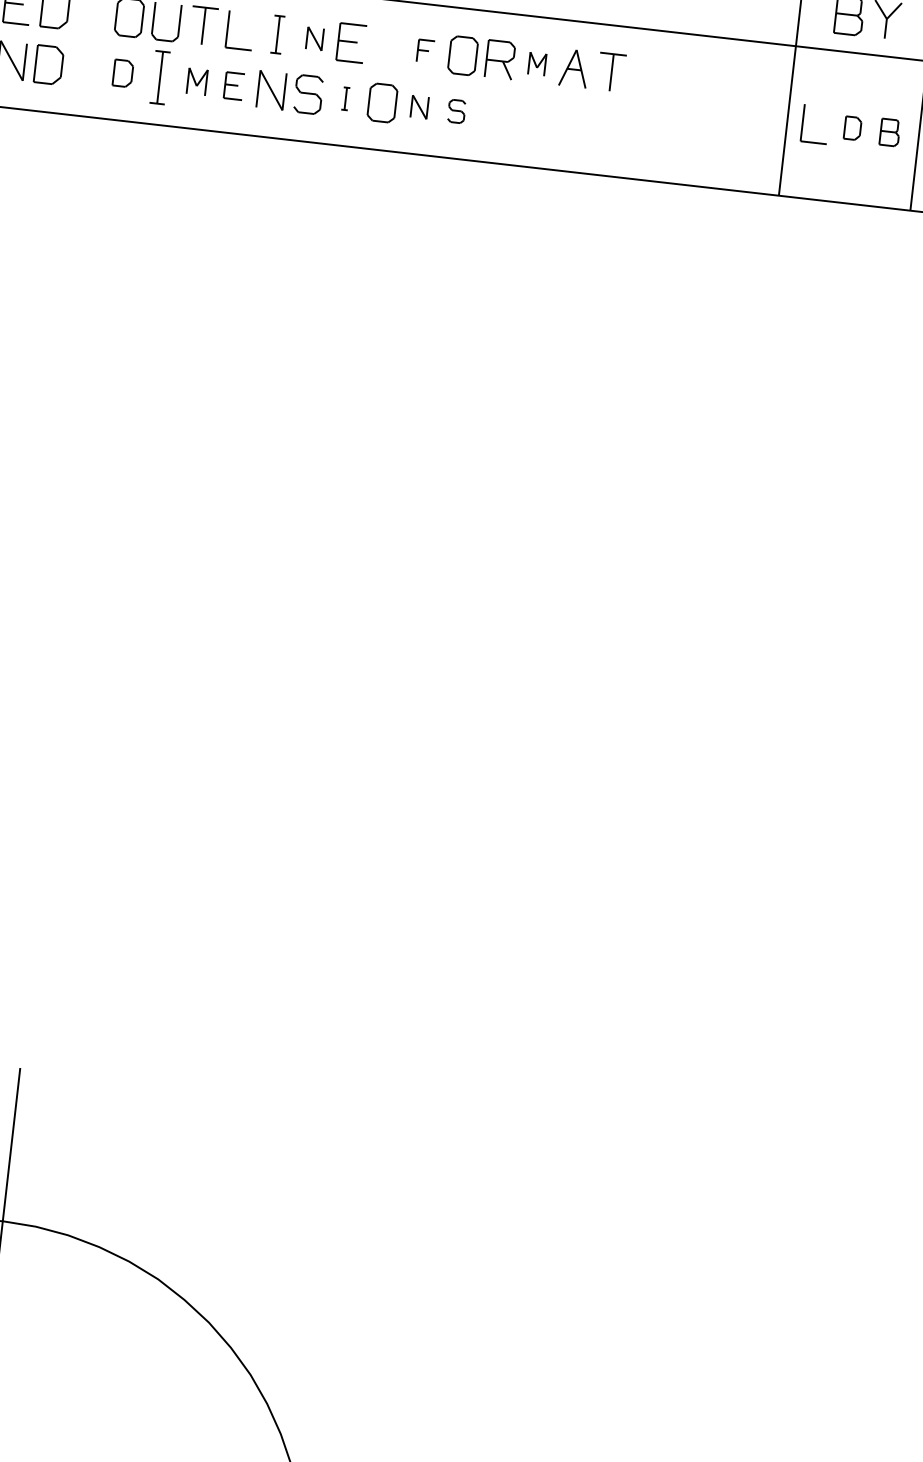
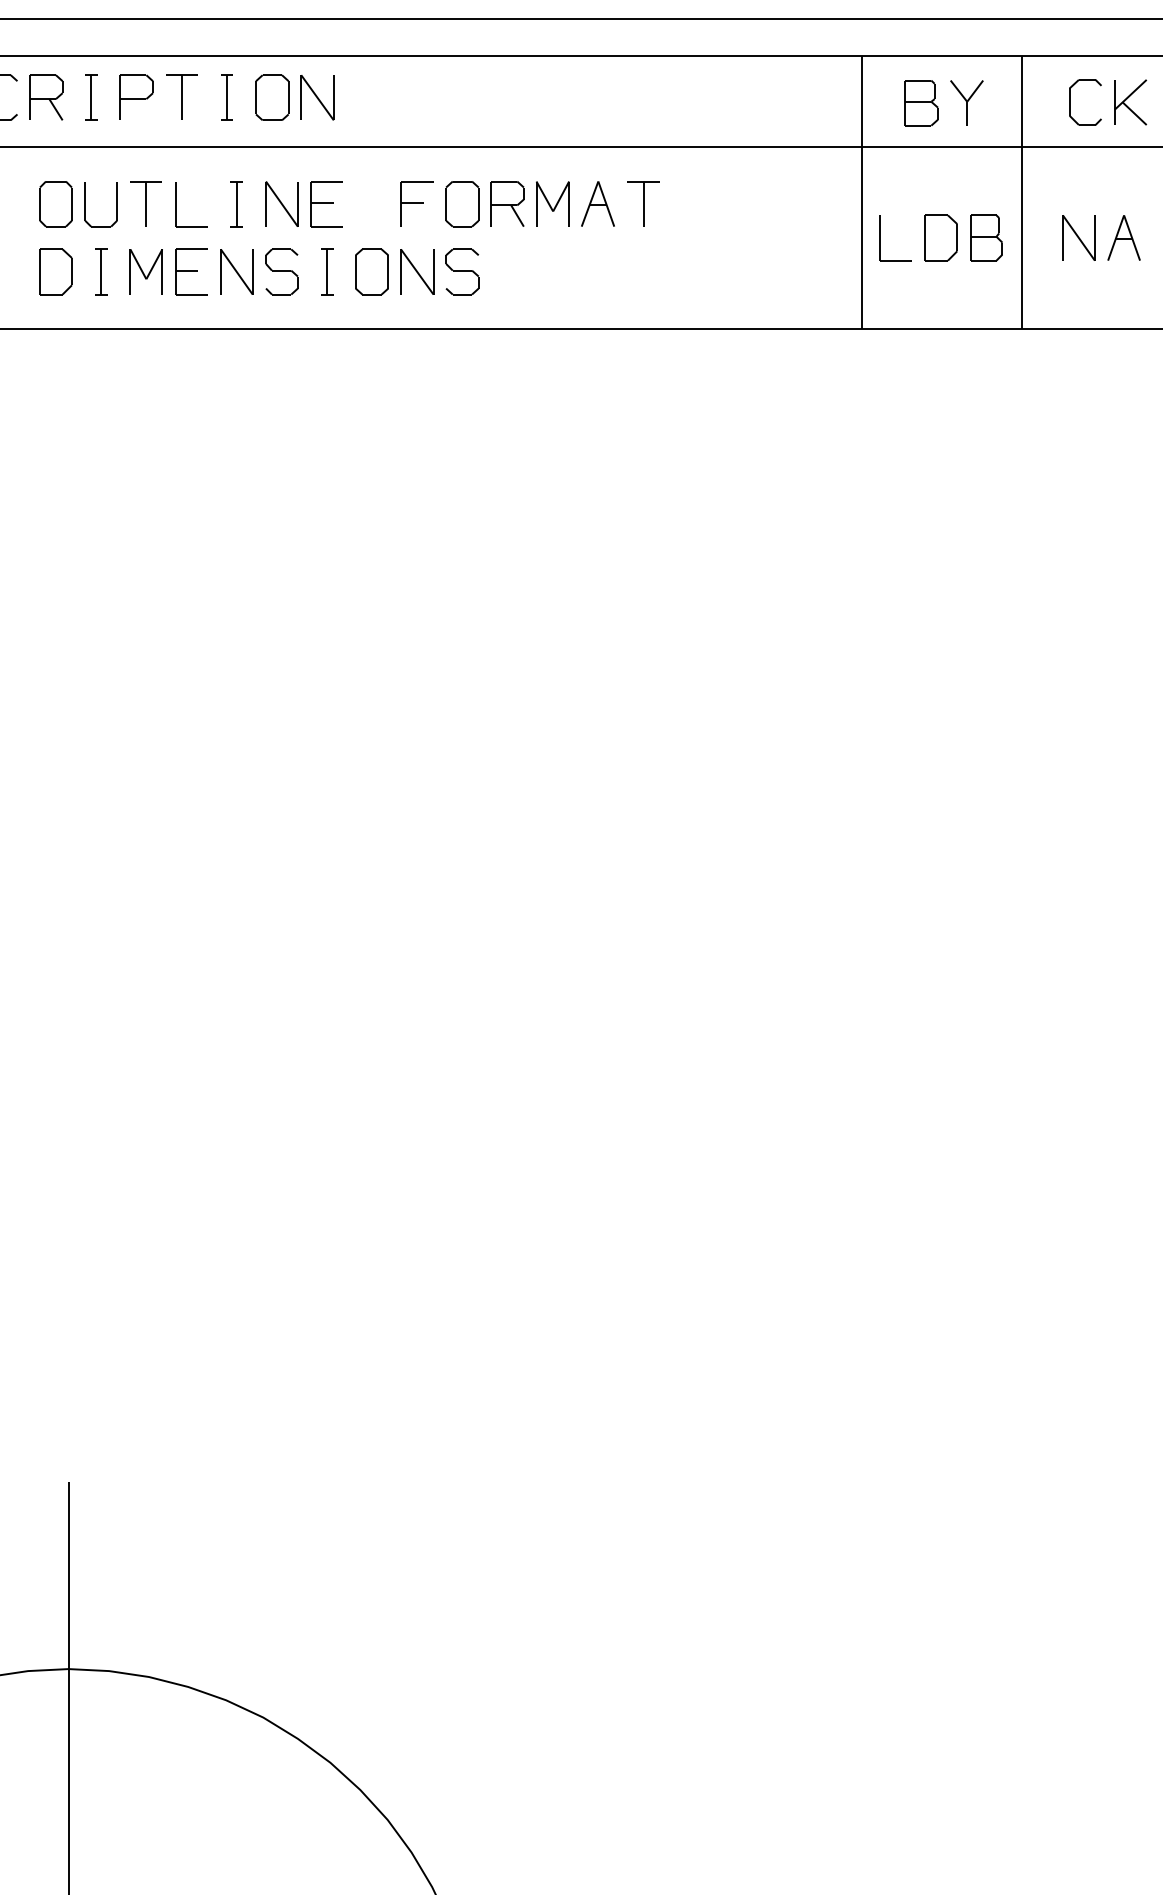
part: (314, 38) -> (281, 203), size x1.67
part: (425, 51) -> (416, 203), size x1.67
part: (537, 63) -> (552, 203), size x1.67
part: (122, 73) -> (55, 271), size x1.43
part: (160, 77) -> (101, 271), size x0.71
part: (196, 81) -> (145, 271), size x1.43
part: (234, 85) -> (191, 271), size x1.43
part: (345, 98) -> (327, 271), size x1.67
part: (419, 106) -> (417, 271), size x1.67
part: (456, 111) -> (462, 271), size x1.67
part: (852, 127) -> (940, 237), size x1.67
part: (890, 132) -> (986, 237), size x1.43

